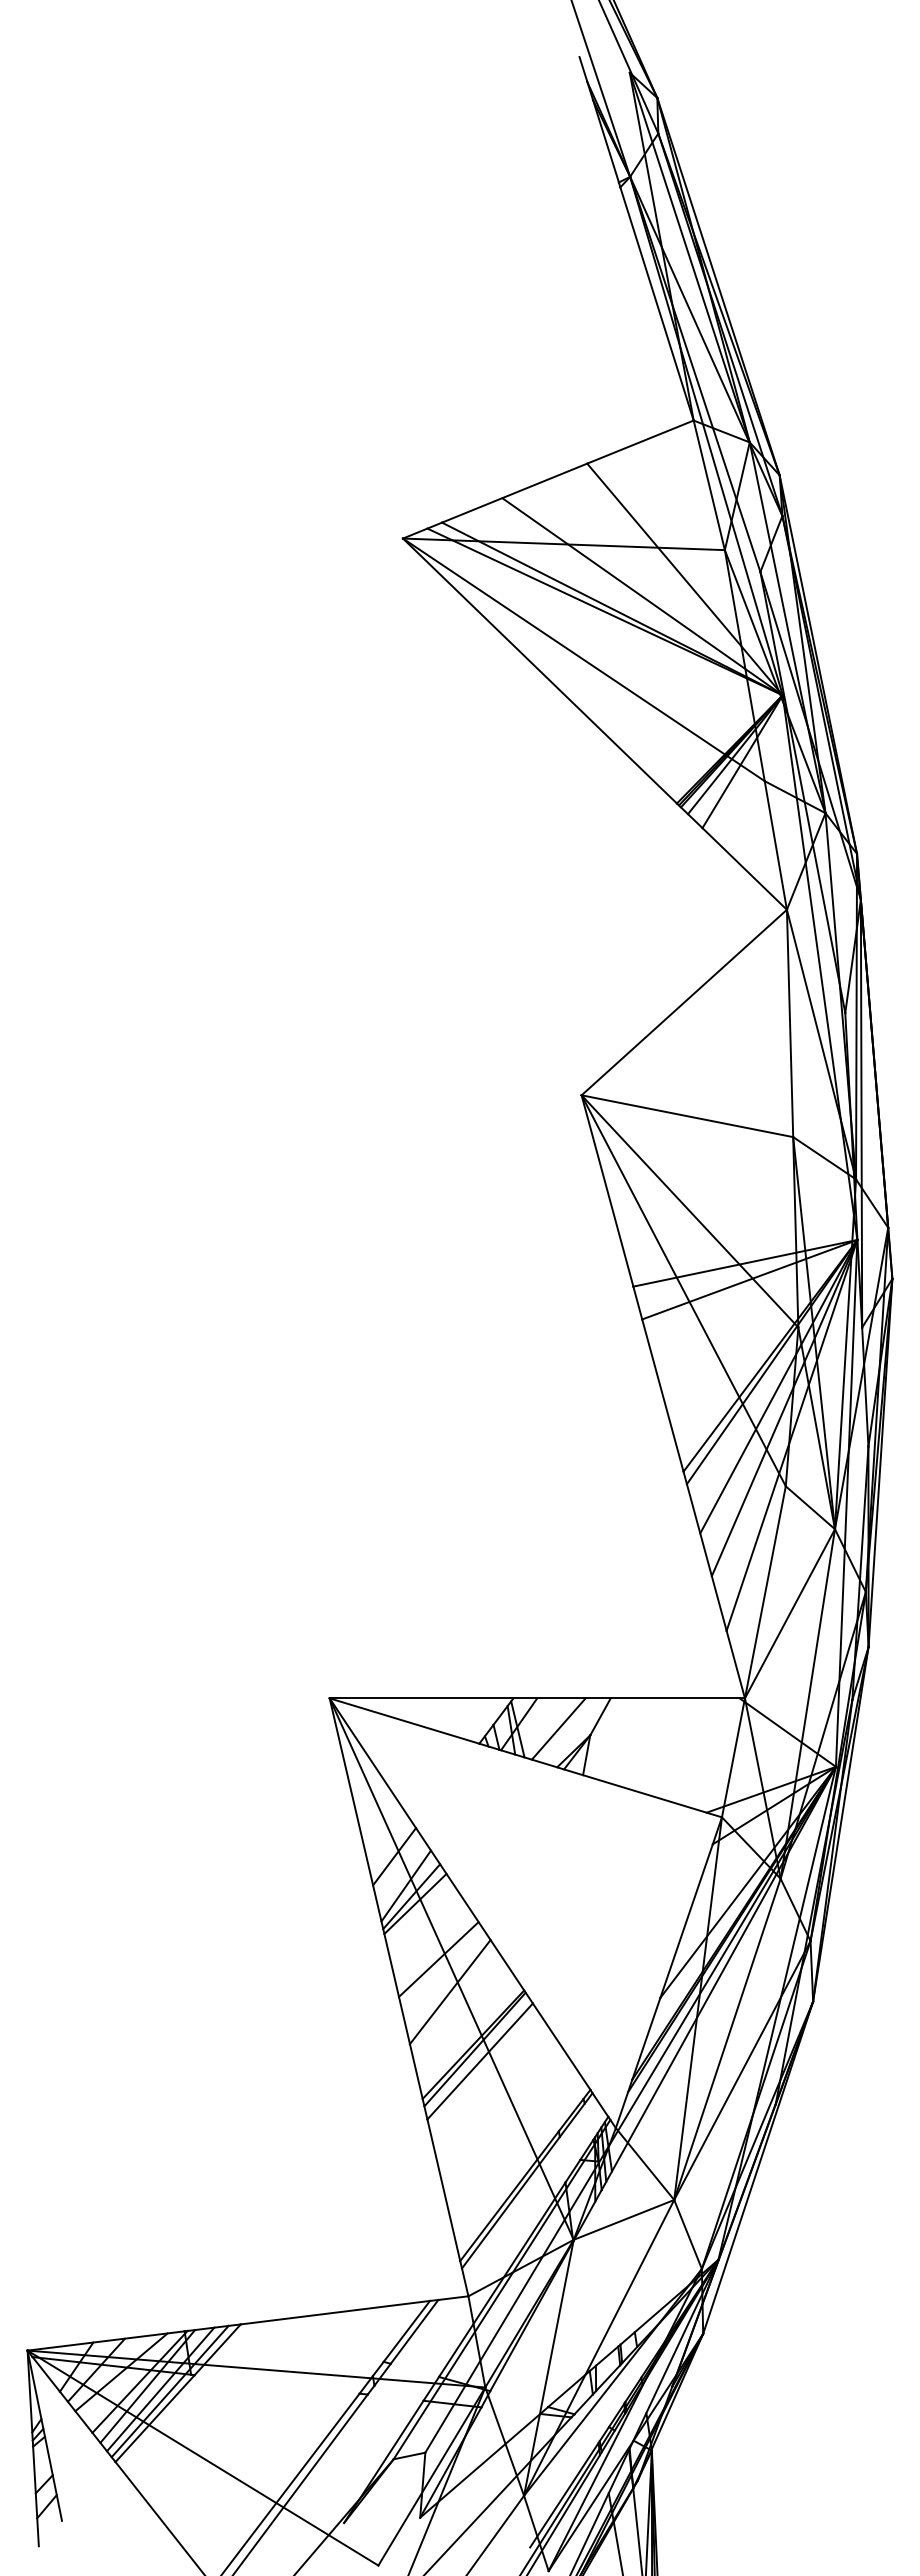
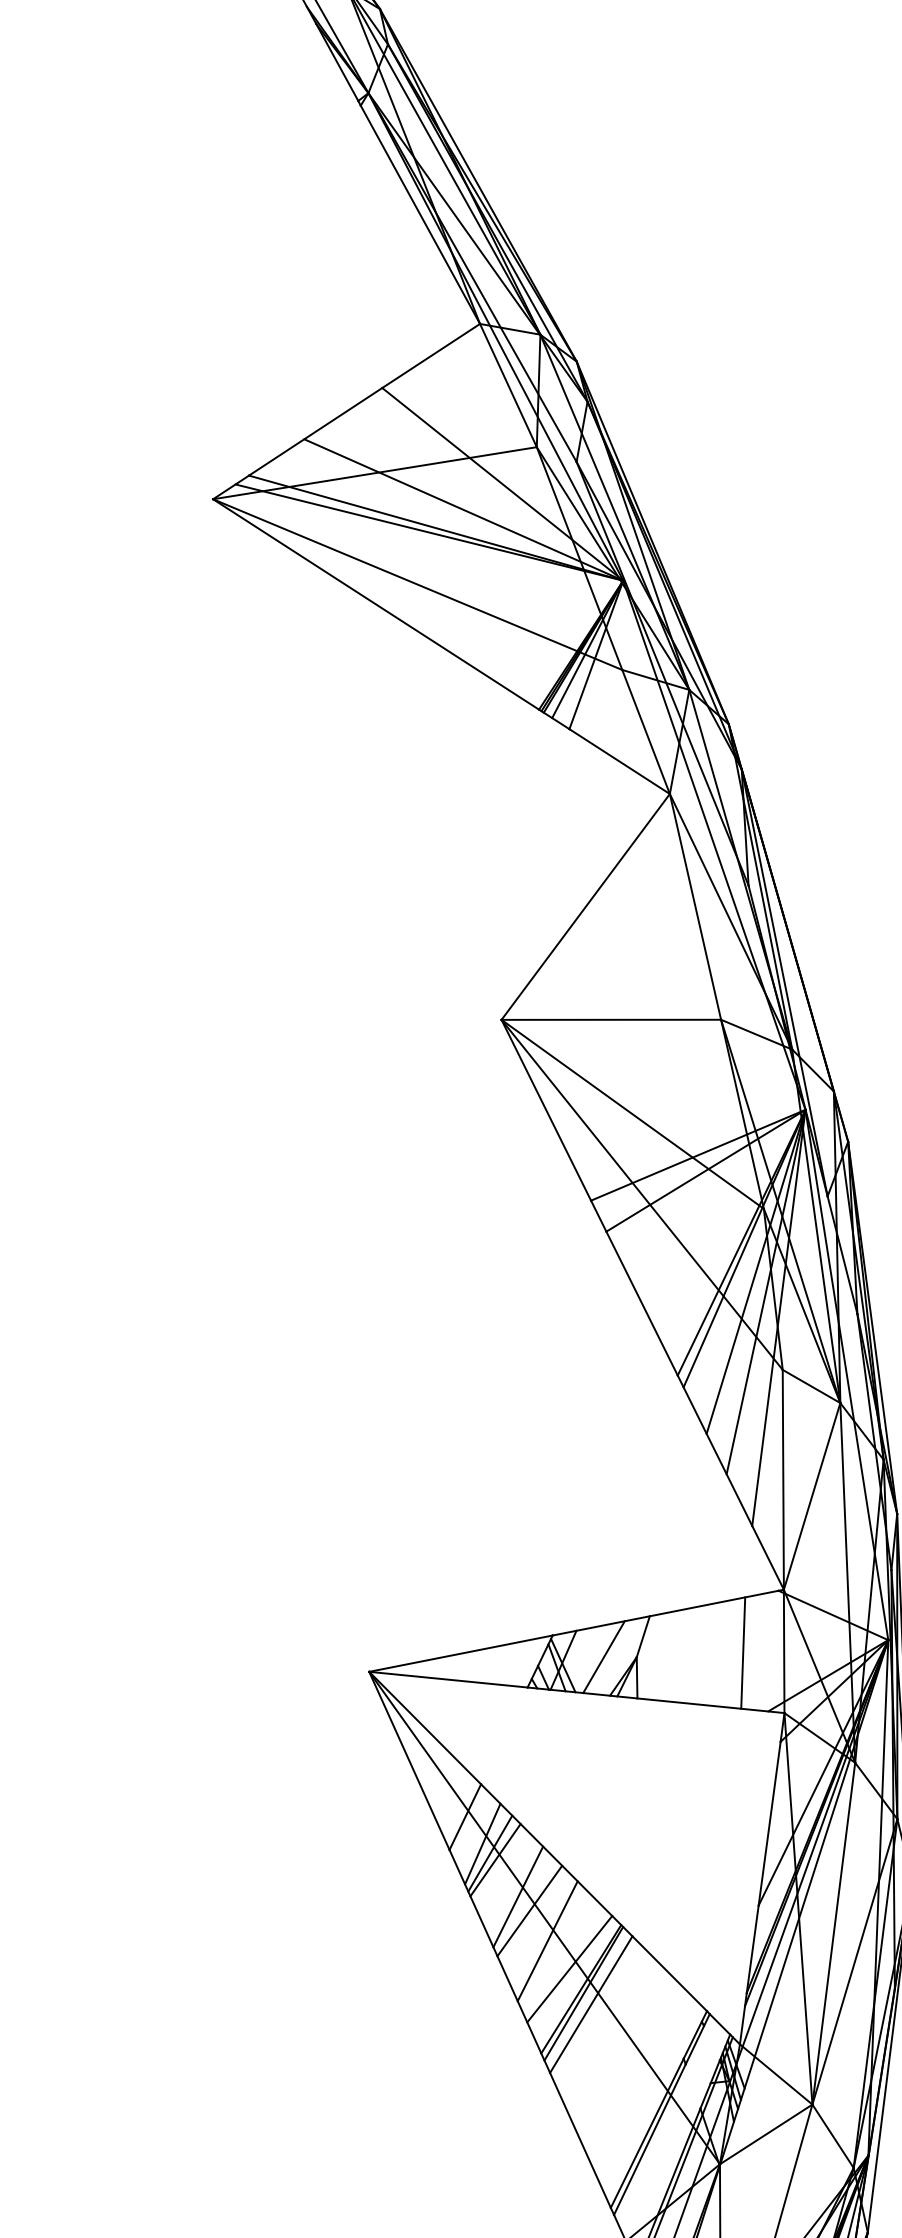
line: (693, 1751) -> (743, 1652), added
line: (429, 1943) -> (517, 1896), added
line: (466, 2023) -> (570, 1969), added

